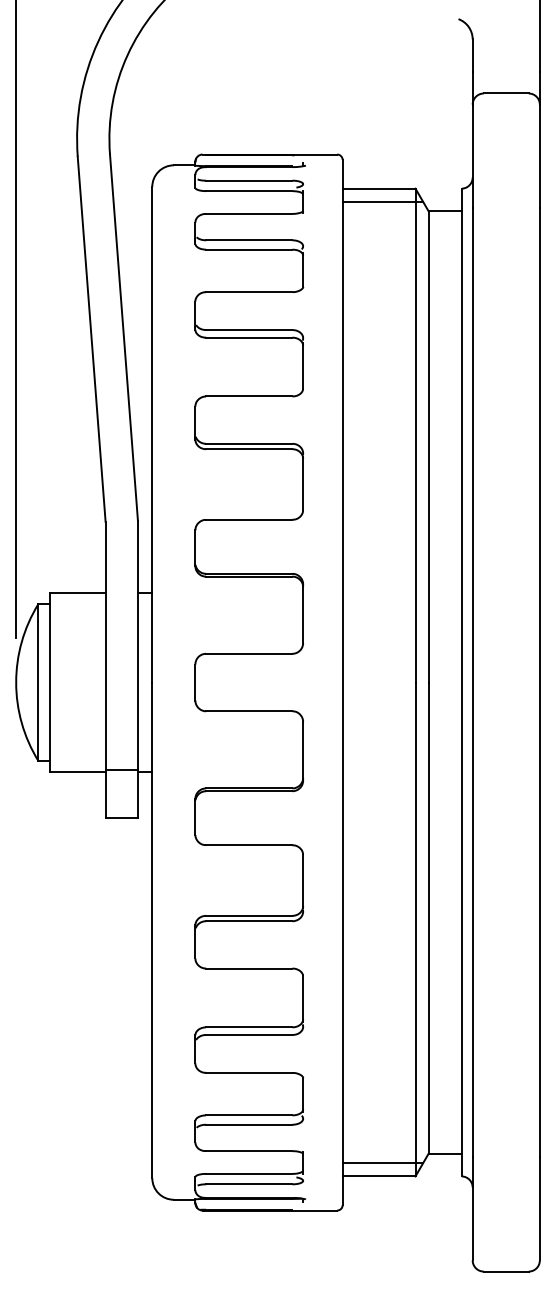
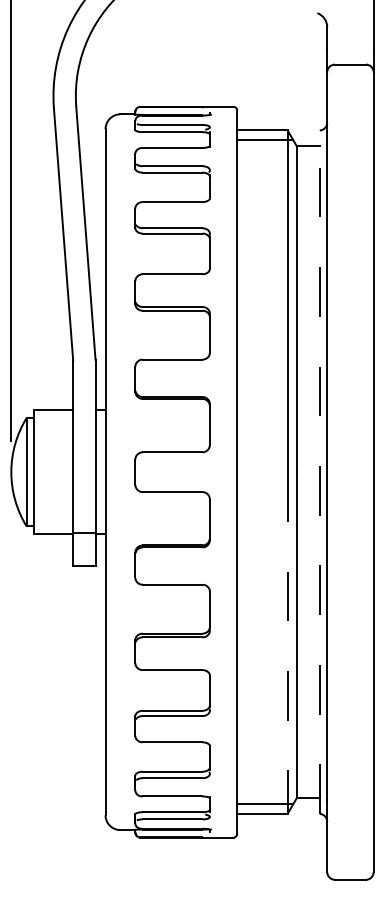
line: (461, 682) -> (319, 472), solid -> dashed
line: (415, 930) -> (287, 643), solid -> dashed

